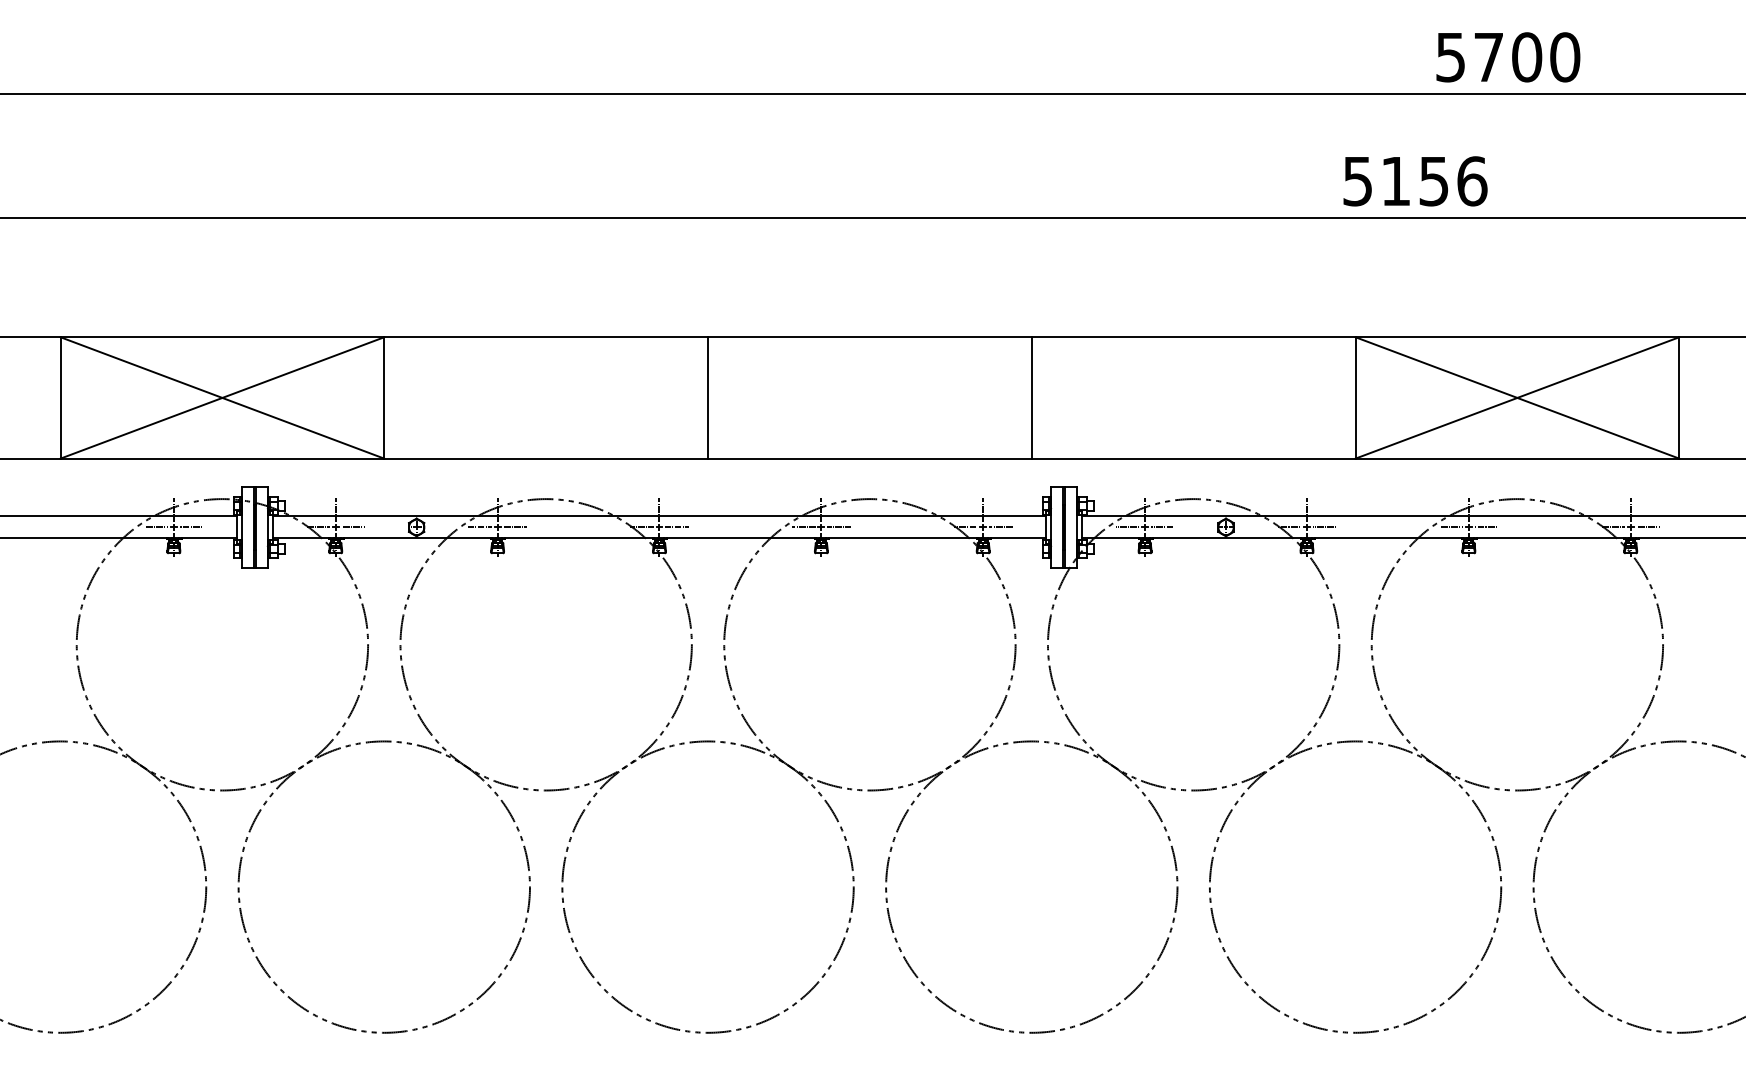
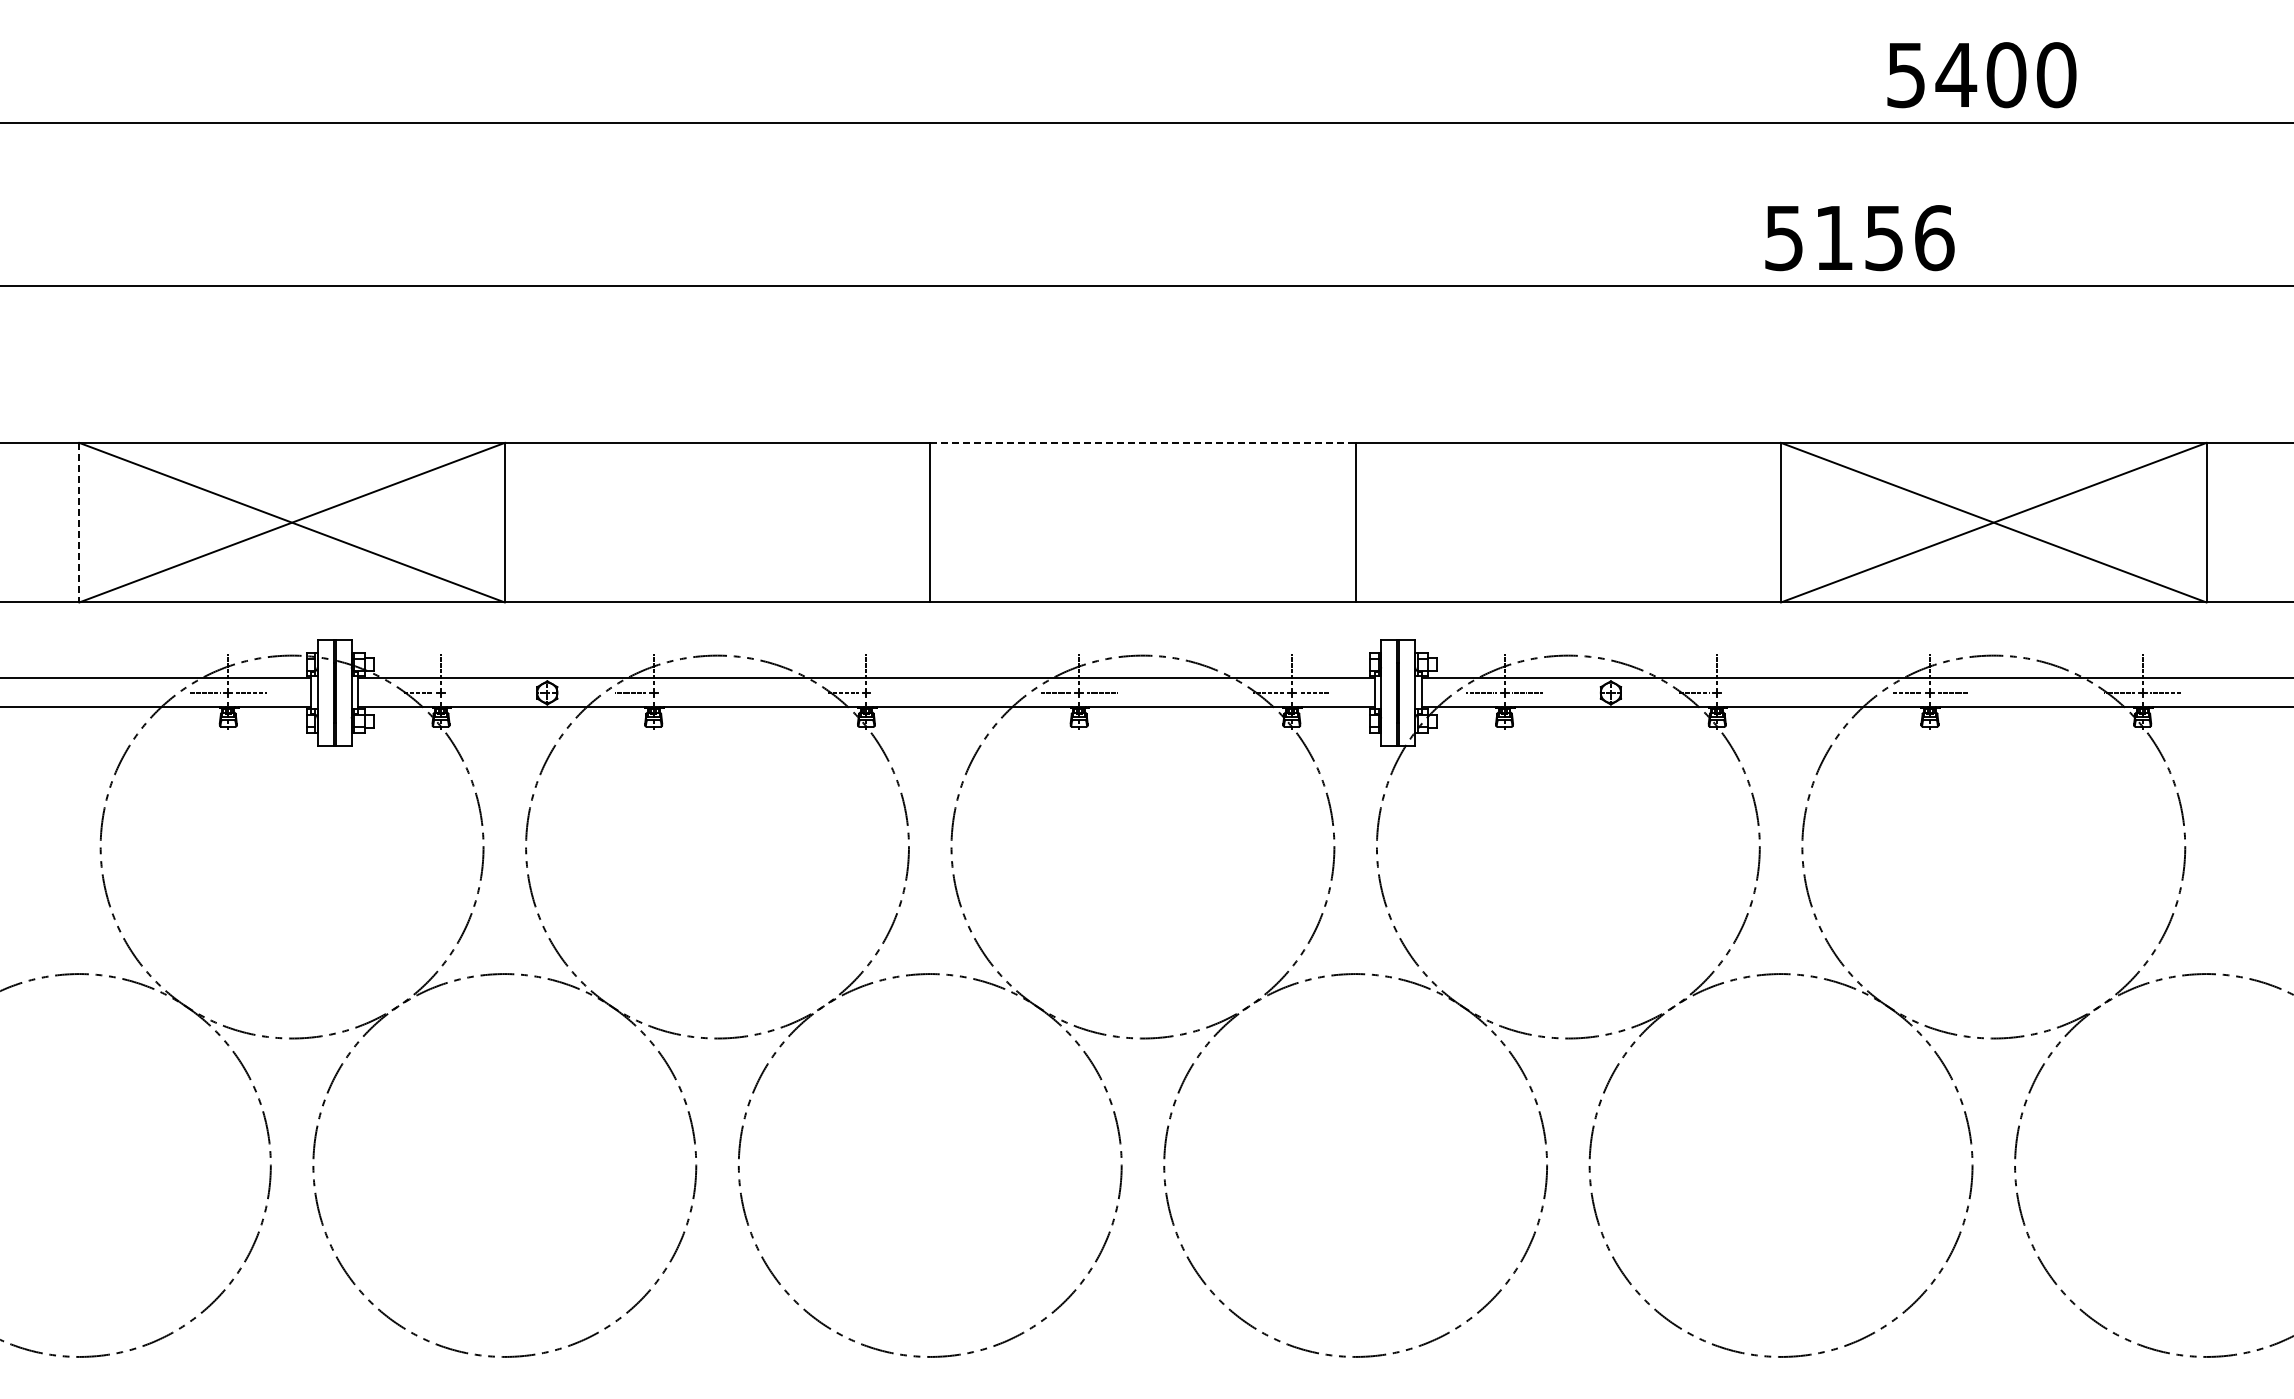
text: (1489, 56) -> (1956, 74), 5700 -> 5400
line: (869, 336) -> (1142, 442), solid -> dashed
line: (60, 397) -> (79, 522), solid -> dashed
line: (352, 527) -> (463, 692), removed
line: (514, 527) -> (676, 692), removed
line: (677, 527) -> (889, 692), removed
line: (1324, 527) -> (1740, 692), removed

